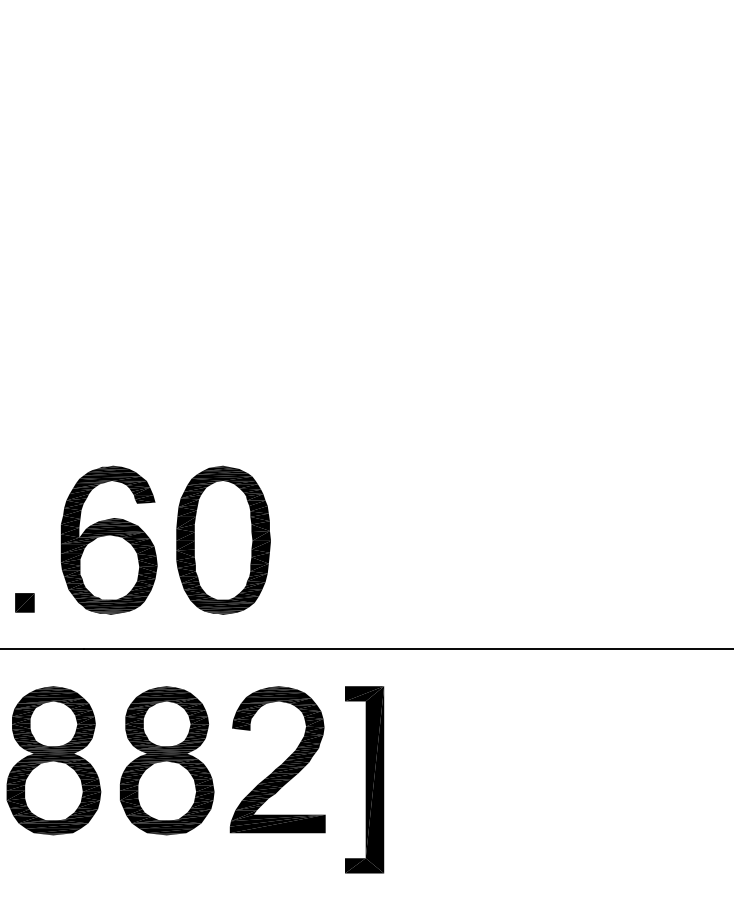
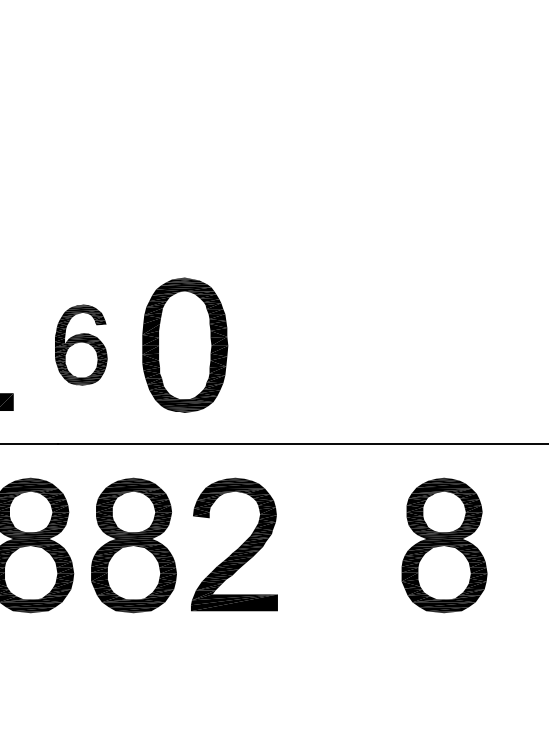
part: (108, 539) -> (80, 344), size x0.6
part: (508, 760) -> (443, 545), added
part: (364, 779) -> (313, 562), removed

